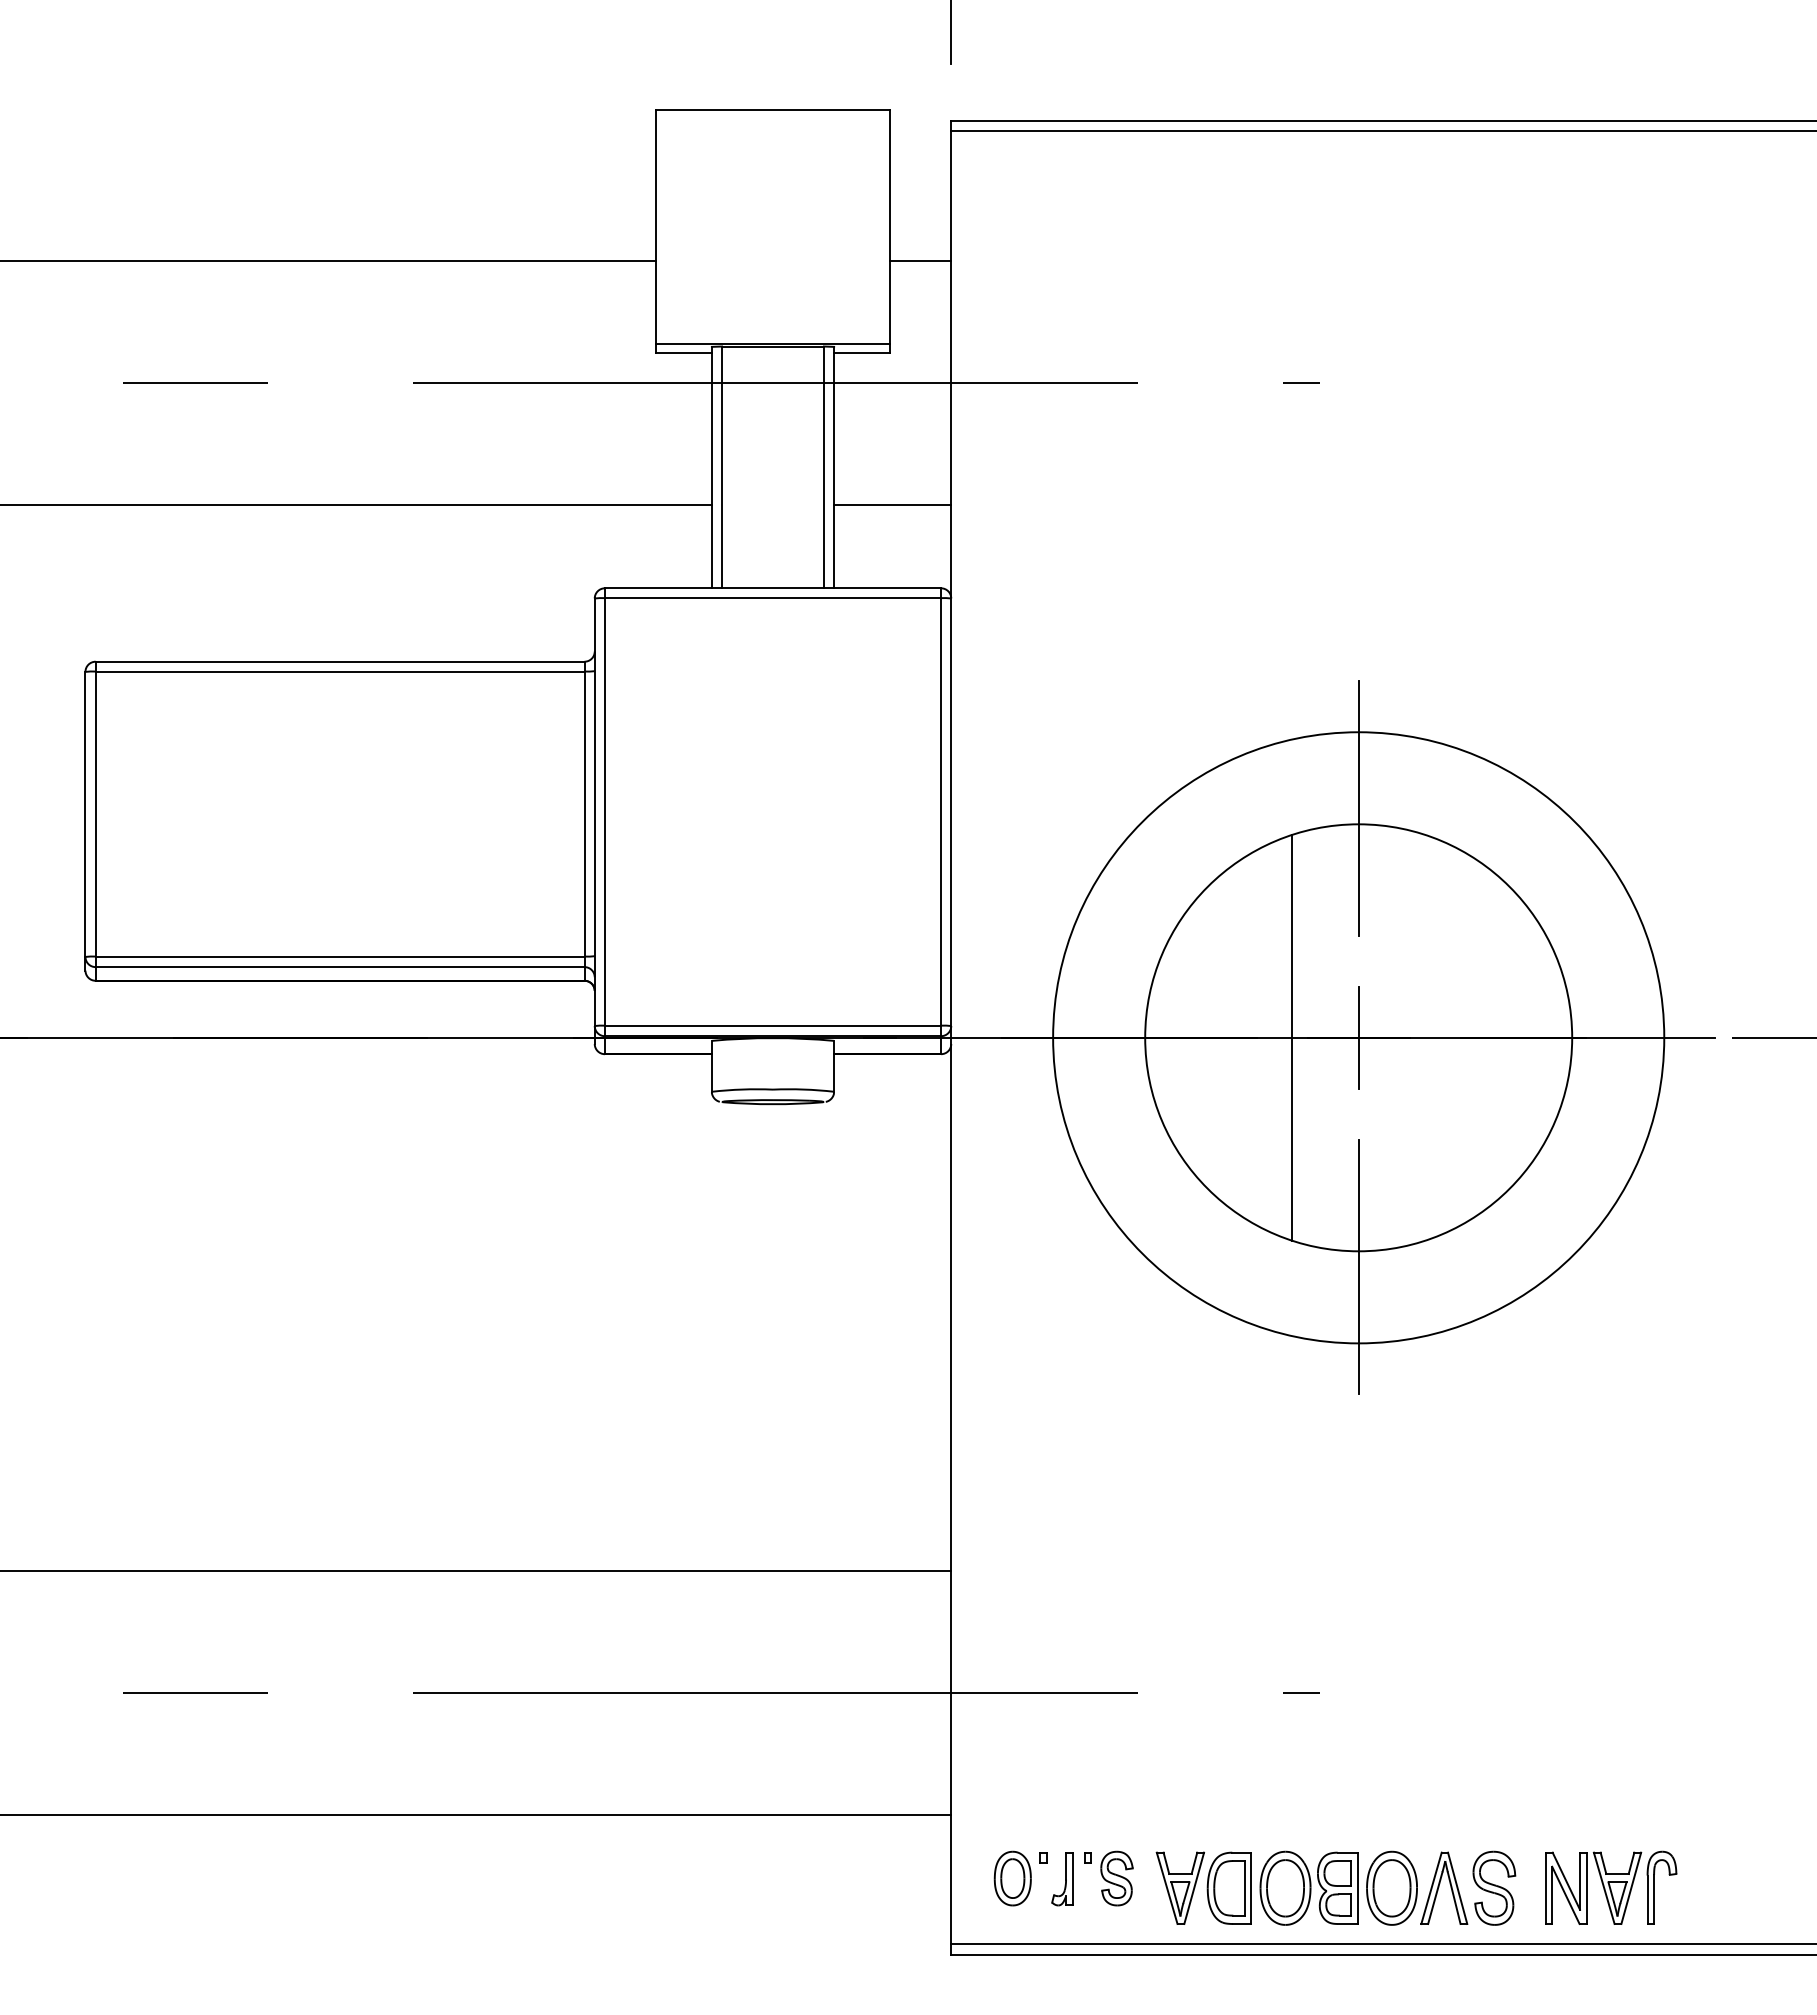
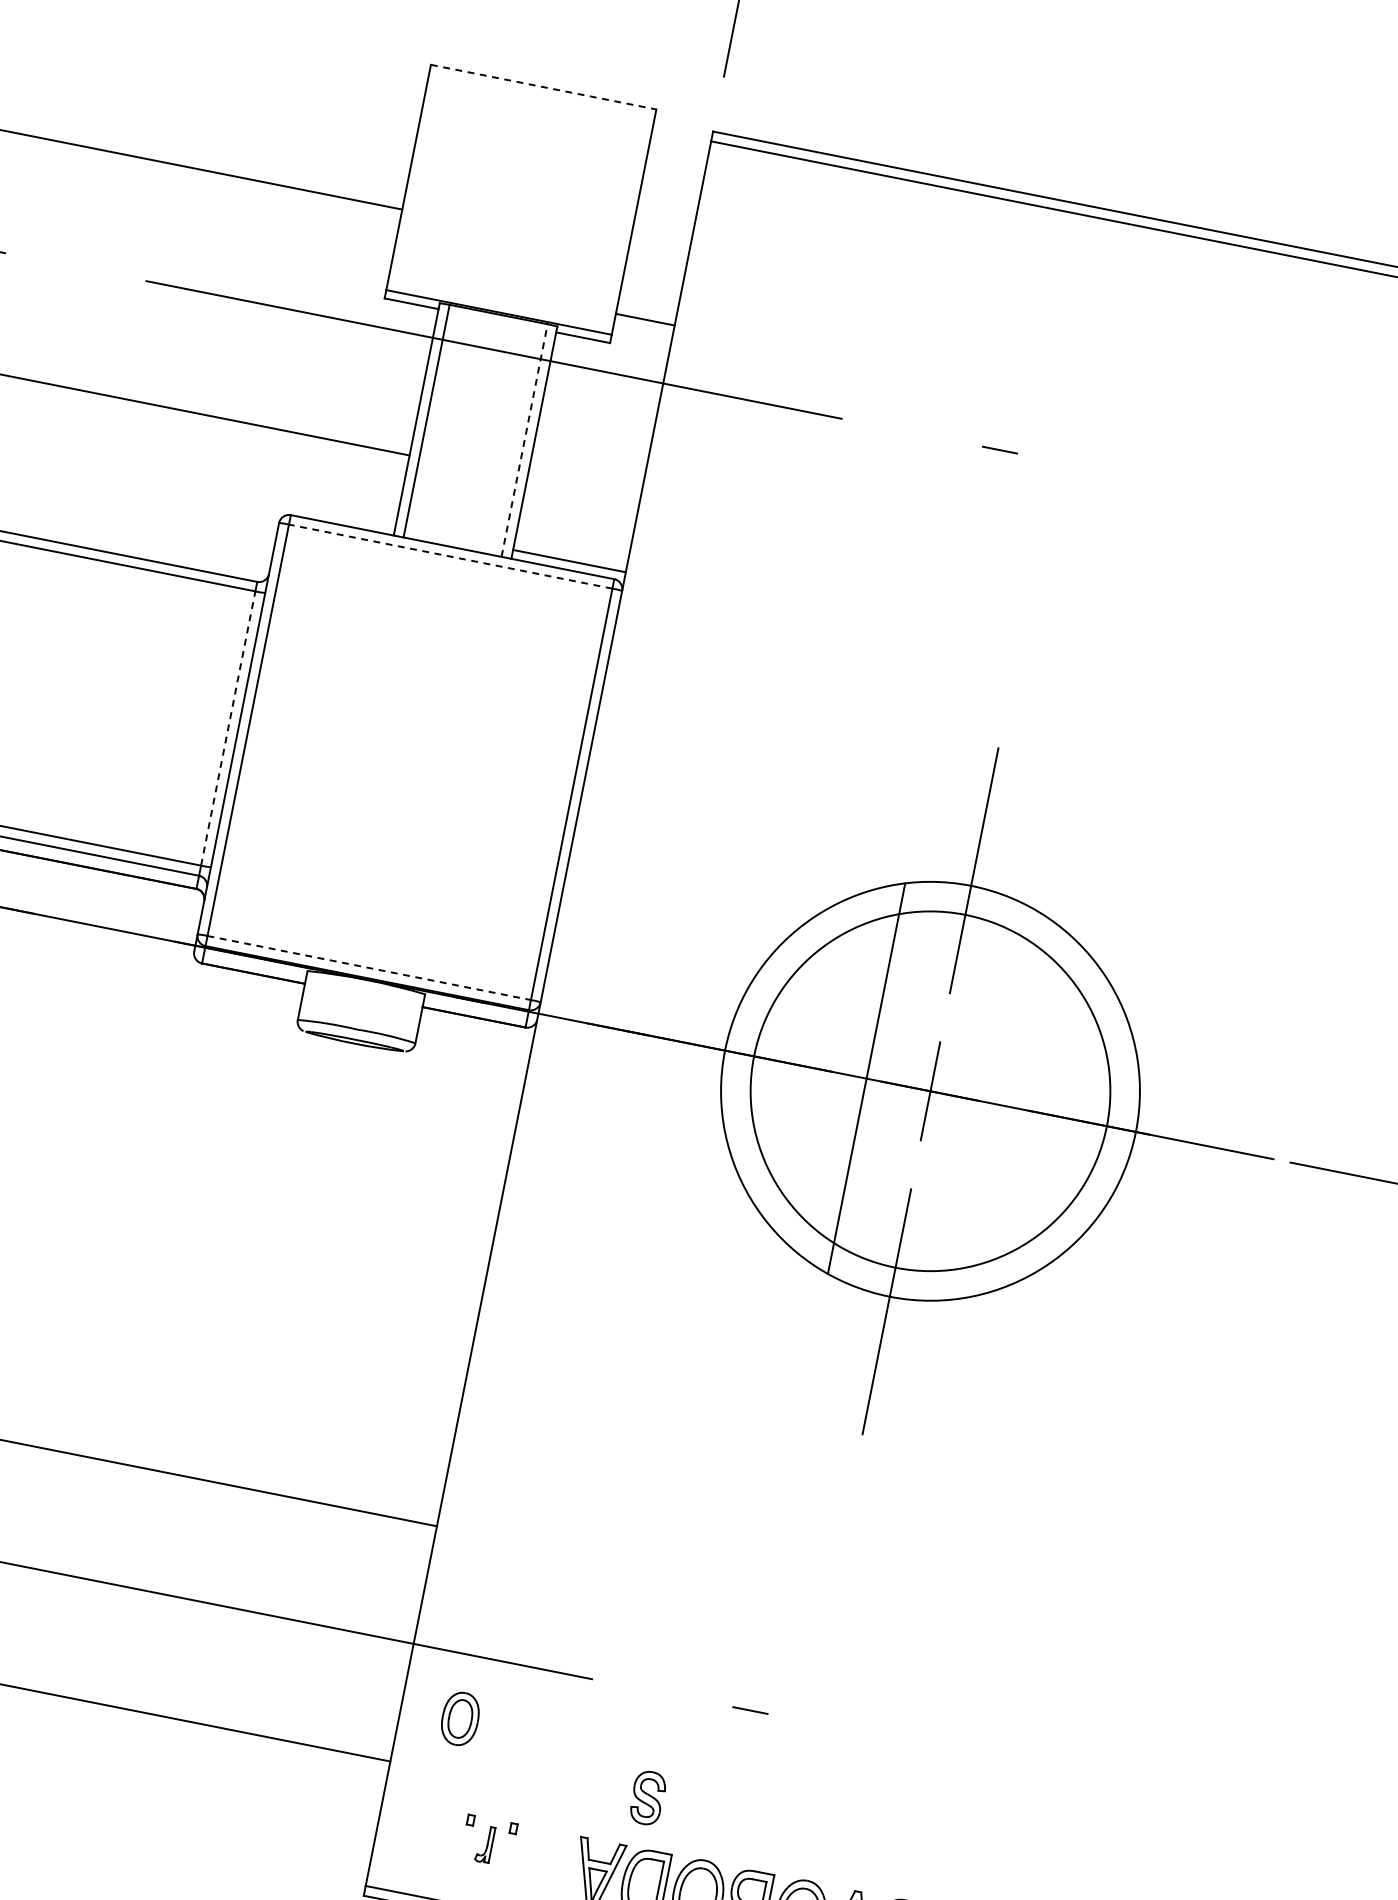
line: (773, 110) -> (544, 87), solid -> dashed
line: (920, 260) -> (645, 319), moved
line: (823, 467) -> (524, 440), solid -> dashed
line: (892, 505) -> (569, 561), moved
line: (772, 598) -> (450, 556), solid -> dashed
line: (584, 814) -> (228, 728), solid -> dashed
line: (773, 1025) -> (369, 967), solid -> dashed
circle: (1358, 1037) -> (930, 1090), size x0.6
part: (1012, 1878) -> (460, 1718), moved
part: (1116, 1878) -> (647, 1797), moved
part: (1062, 1879) -> (485, 1844), size x0.7

